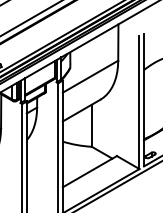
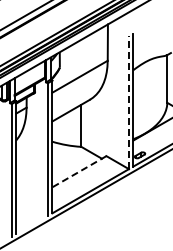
line: (139, 102) -> (128, 102), solid -> dashed
line: (89, 171) -> (78, 171), solid -> dashed

